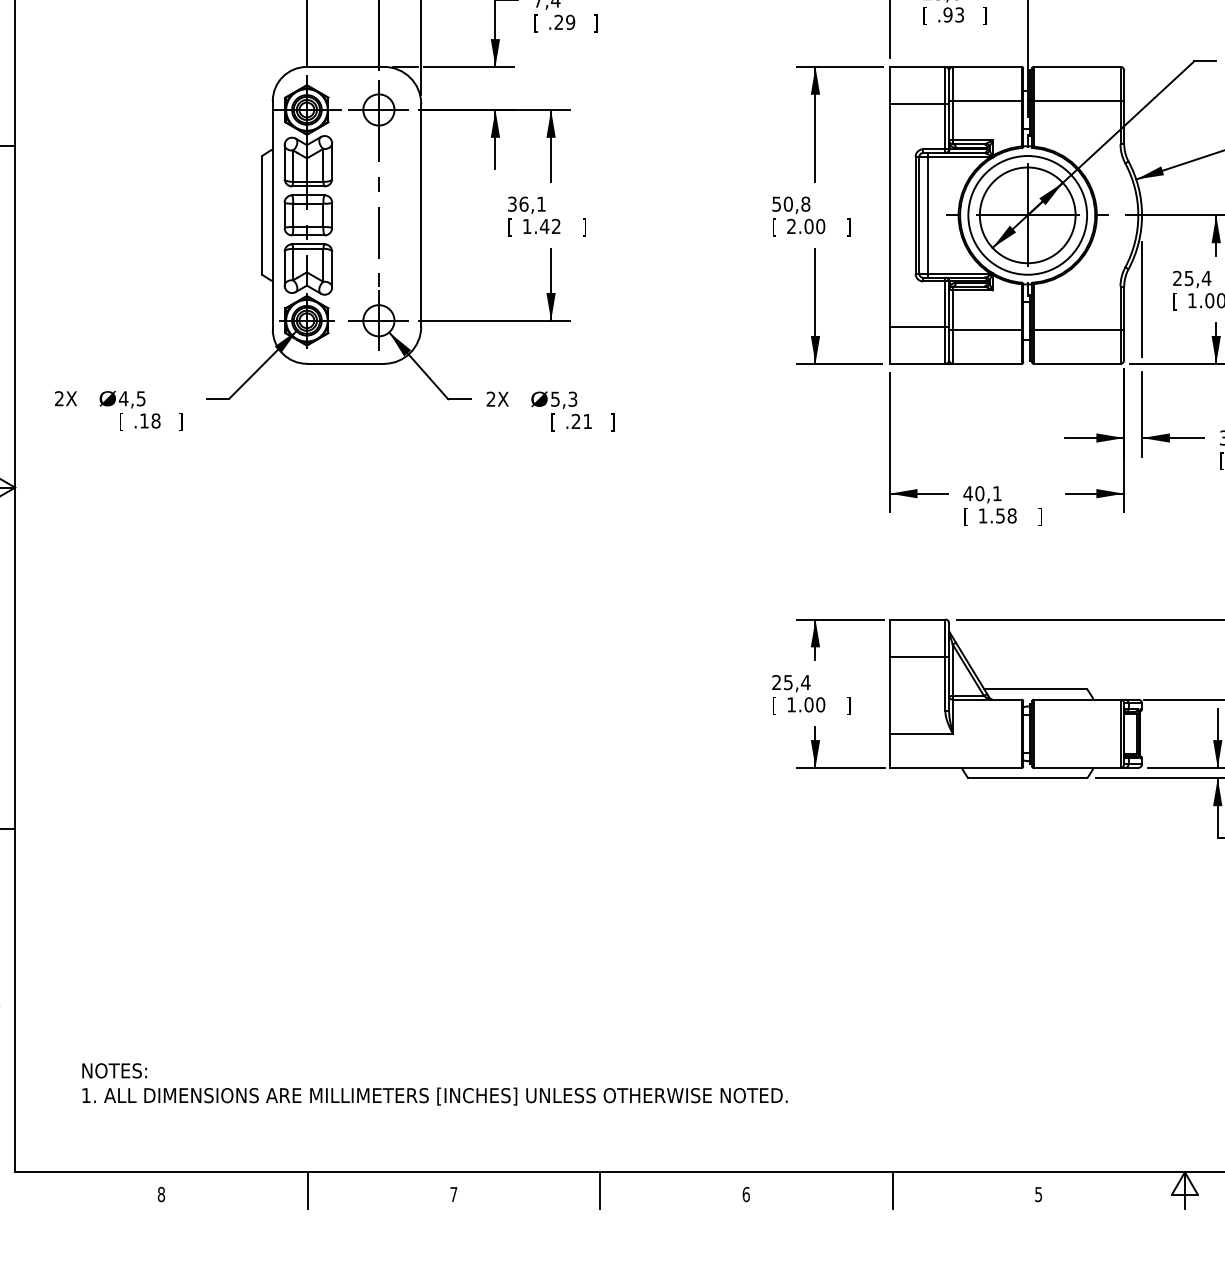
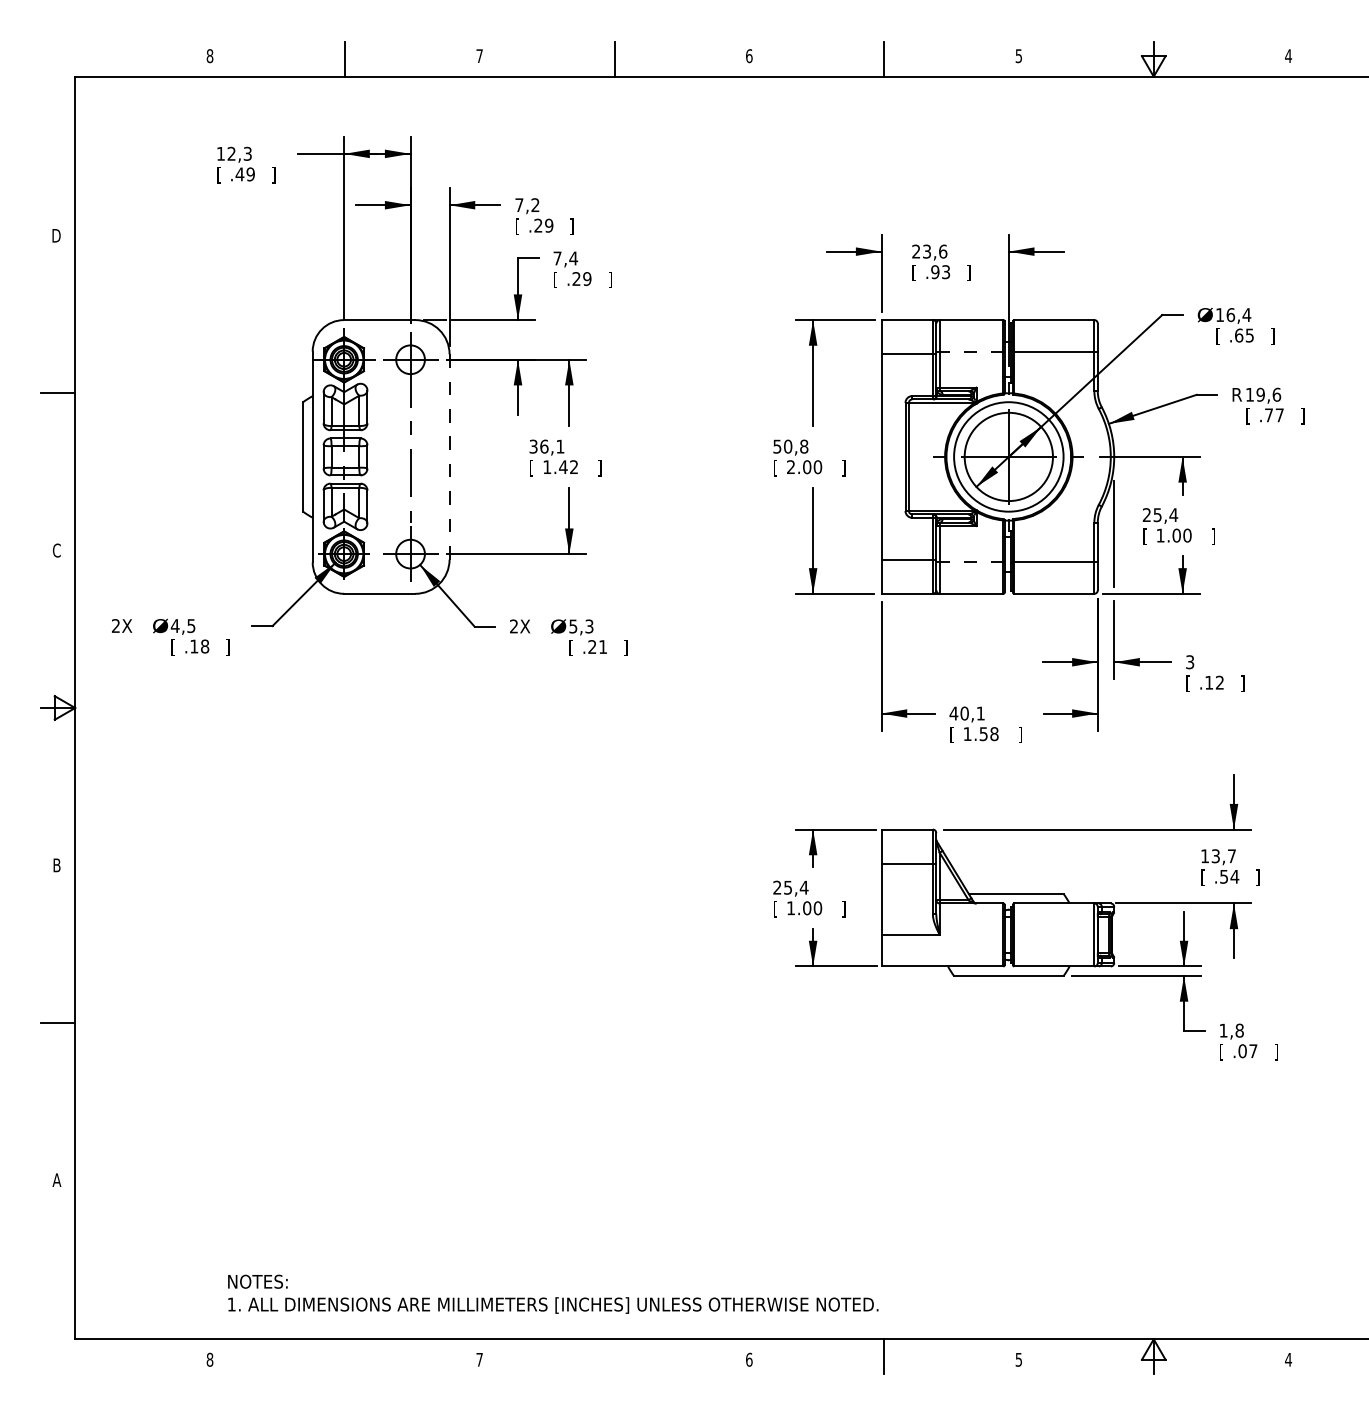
line: (987, 101) -> (971, 351), solid -> dashed
line: (421, 214) -> (449, 456), solid -> dashed
line: (928, 214) -> (917, 456), removed
line: (987, 329) -> (971, 562), solid -> dashed
text: (435, 1083) -> (553, 1293), moved
line: (307, 1190) -> (344, 1356), removed
line: (600, 1190) -> (614, 1356), removed

